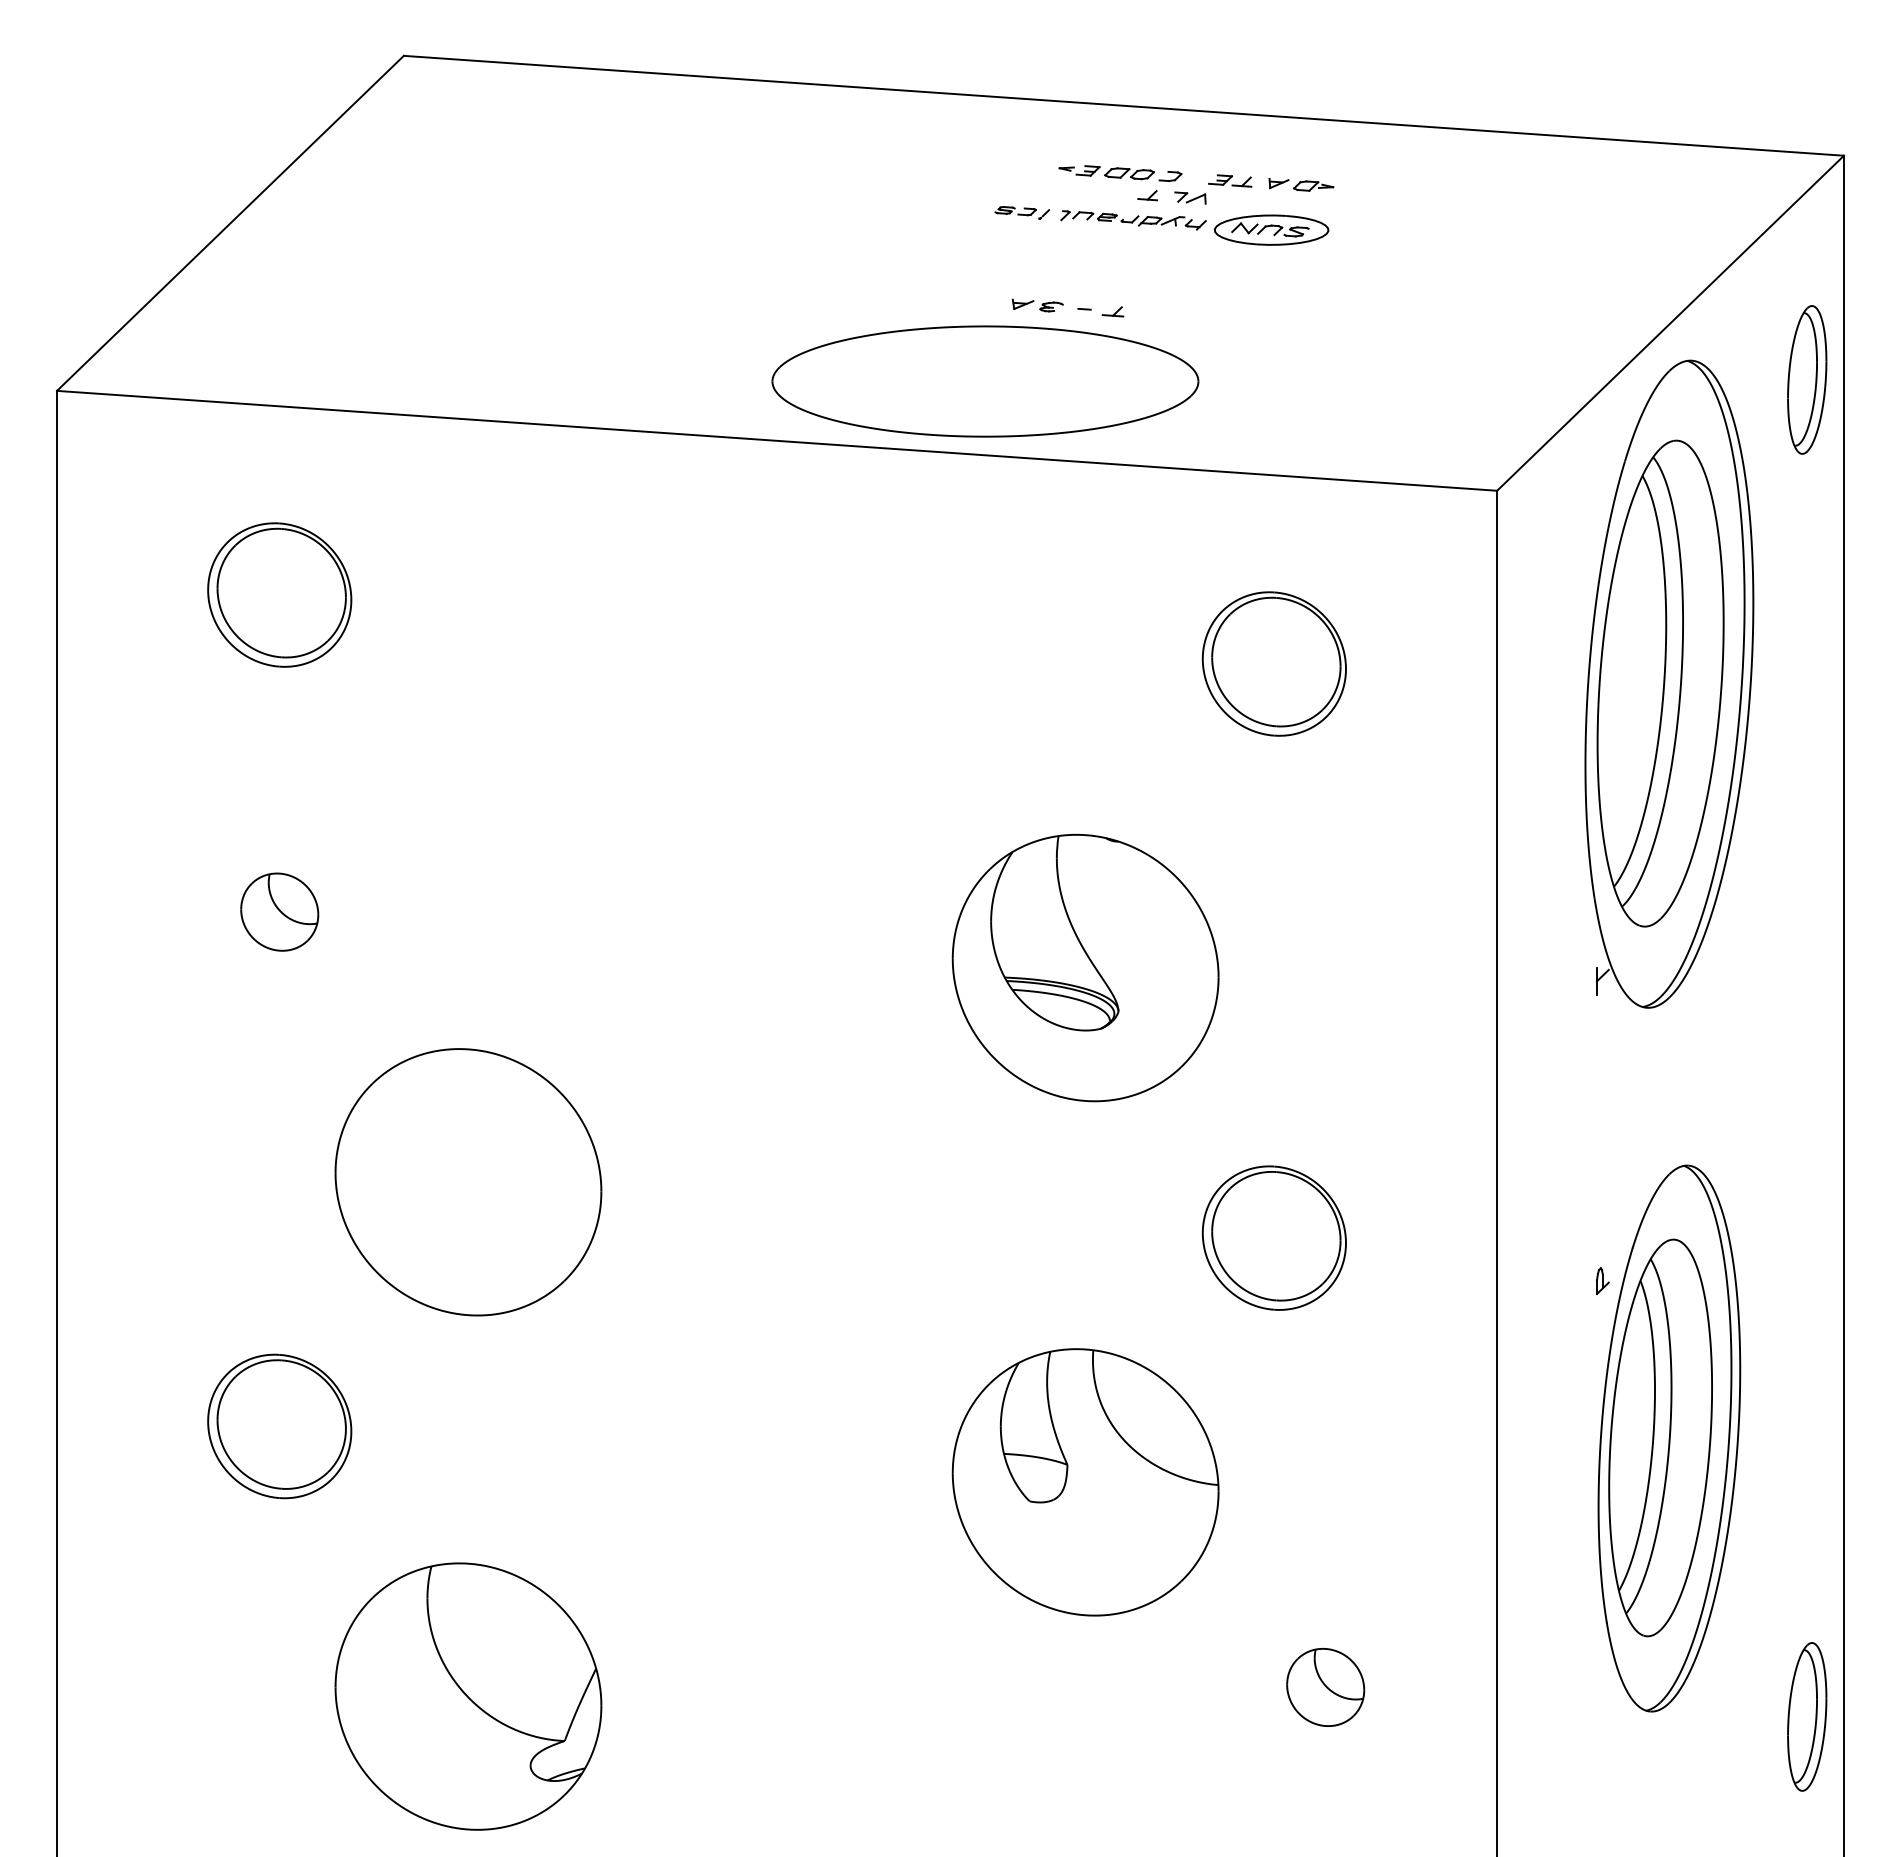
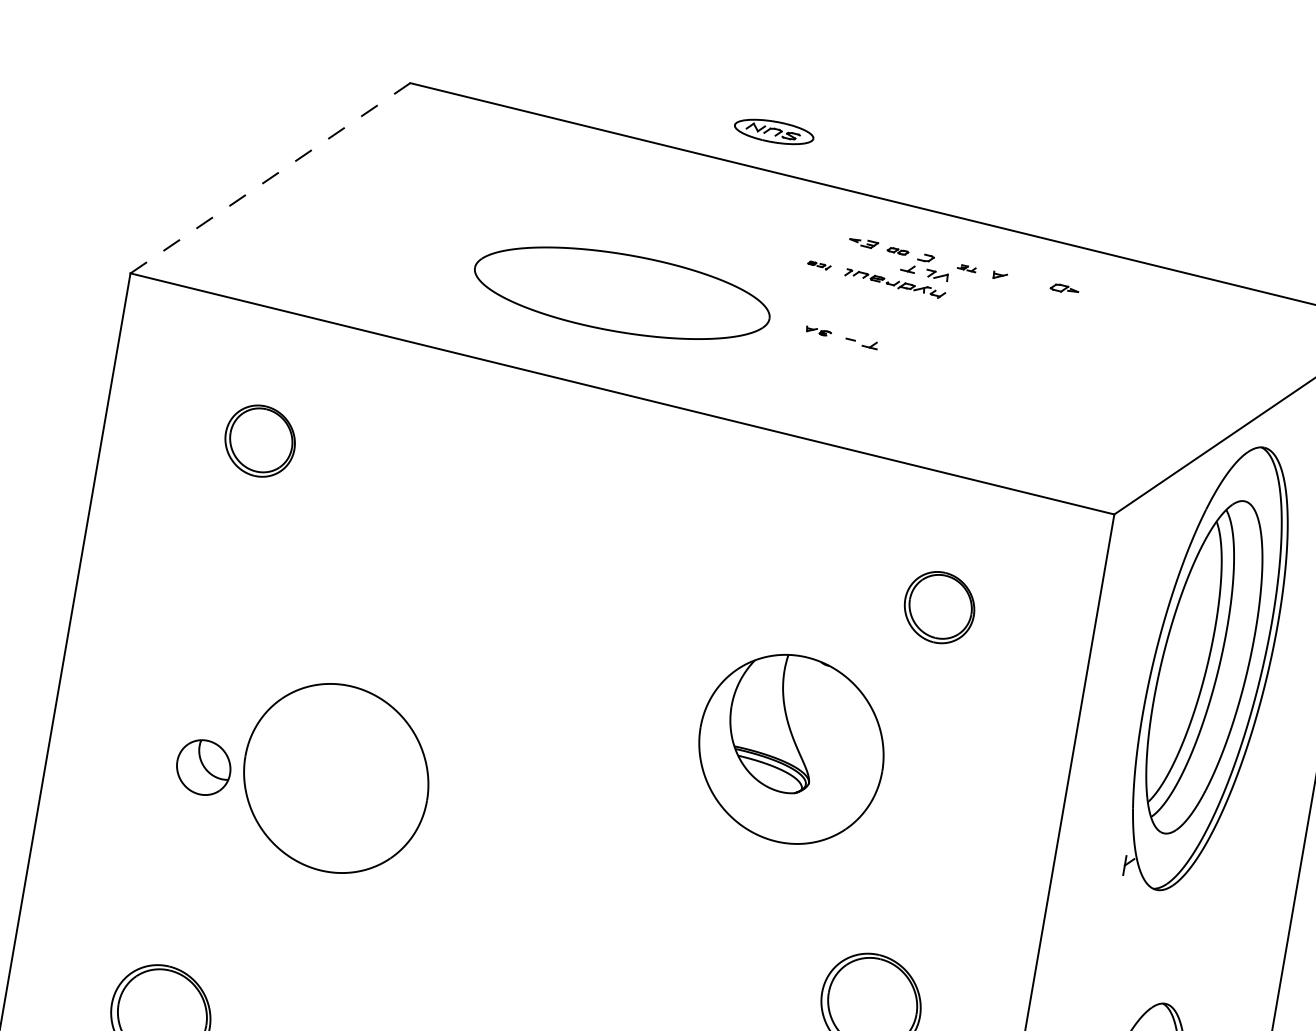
part: (1129, 173) -> (898, 251), size x0.6
part: (1230, 180) -> (967, 268), size x0.6
part: (1313, 185) -> (1064, 288), moved
part: (1022, 212) -> (819, 265), size x0.6
line: (230, 223) -> (270, 178), solid -> dashed
part: (1271, 229) -> (774, 131), moved
part: (1037, 305) -> (818, 331), size x0.7
part: (985, 381) -> (622, 293), moved
part: (279, 594) -> (260, 440), size x0.7
part: (1273, 663) -> (939, 607), size x0.7
part: (279, 911) -> (203, 767), moved
part: (1085, 967) -> (791, 749), moved
part: (468, 1182) -> (336, 778), moved

